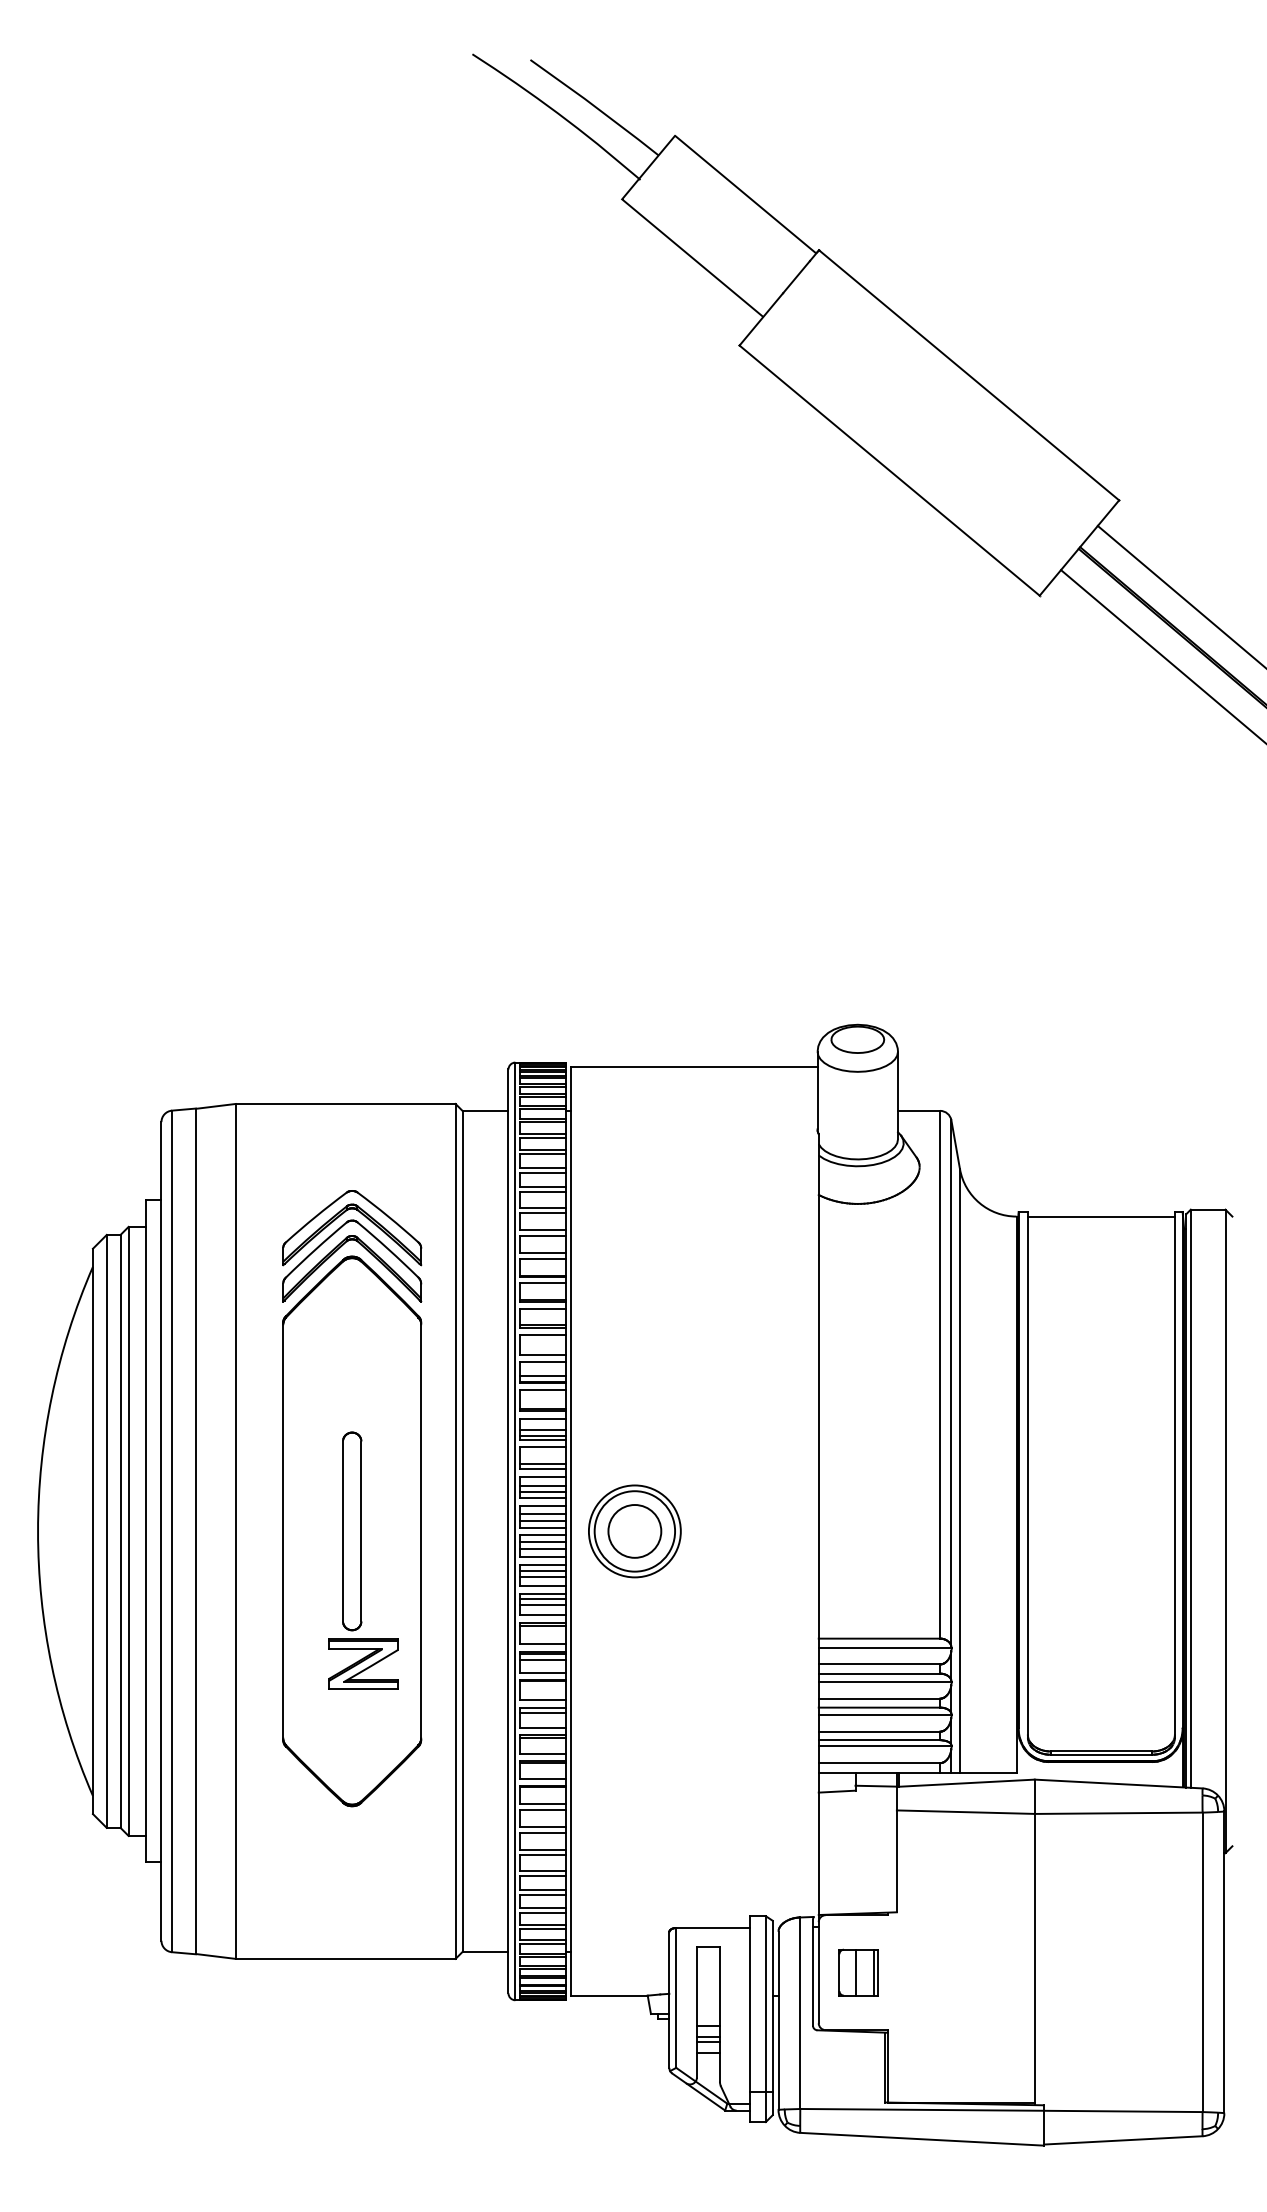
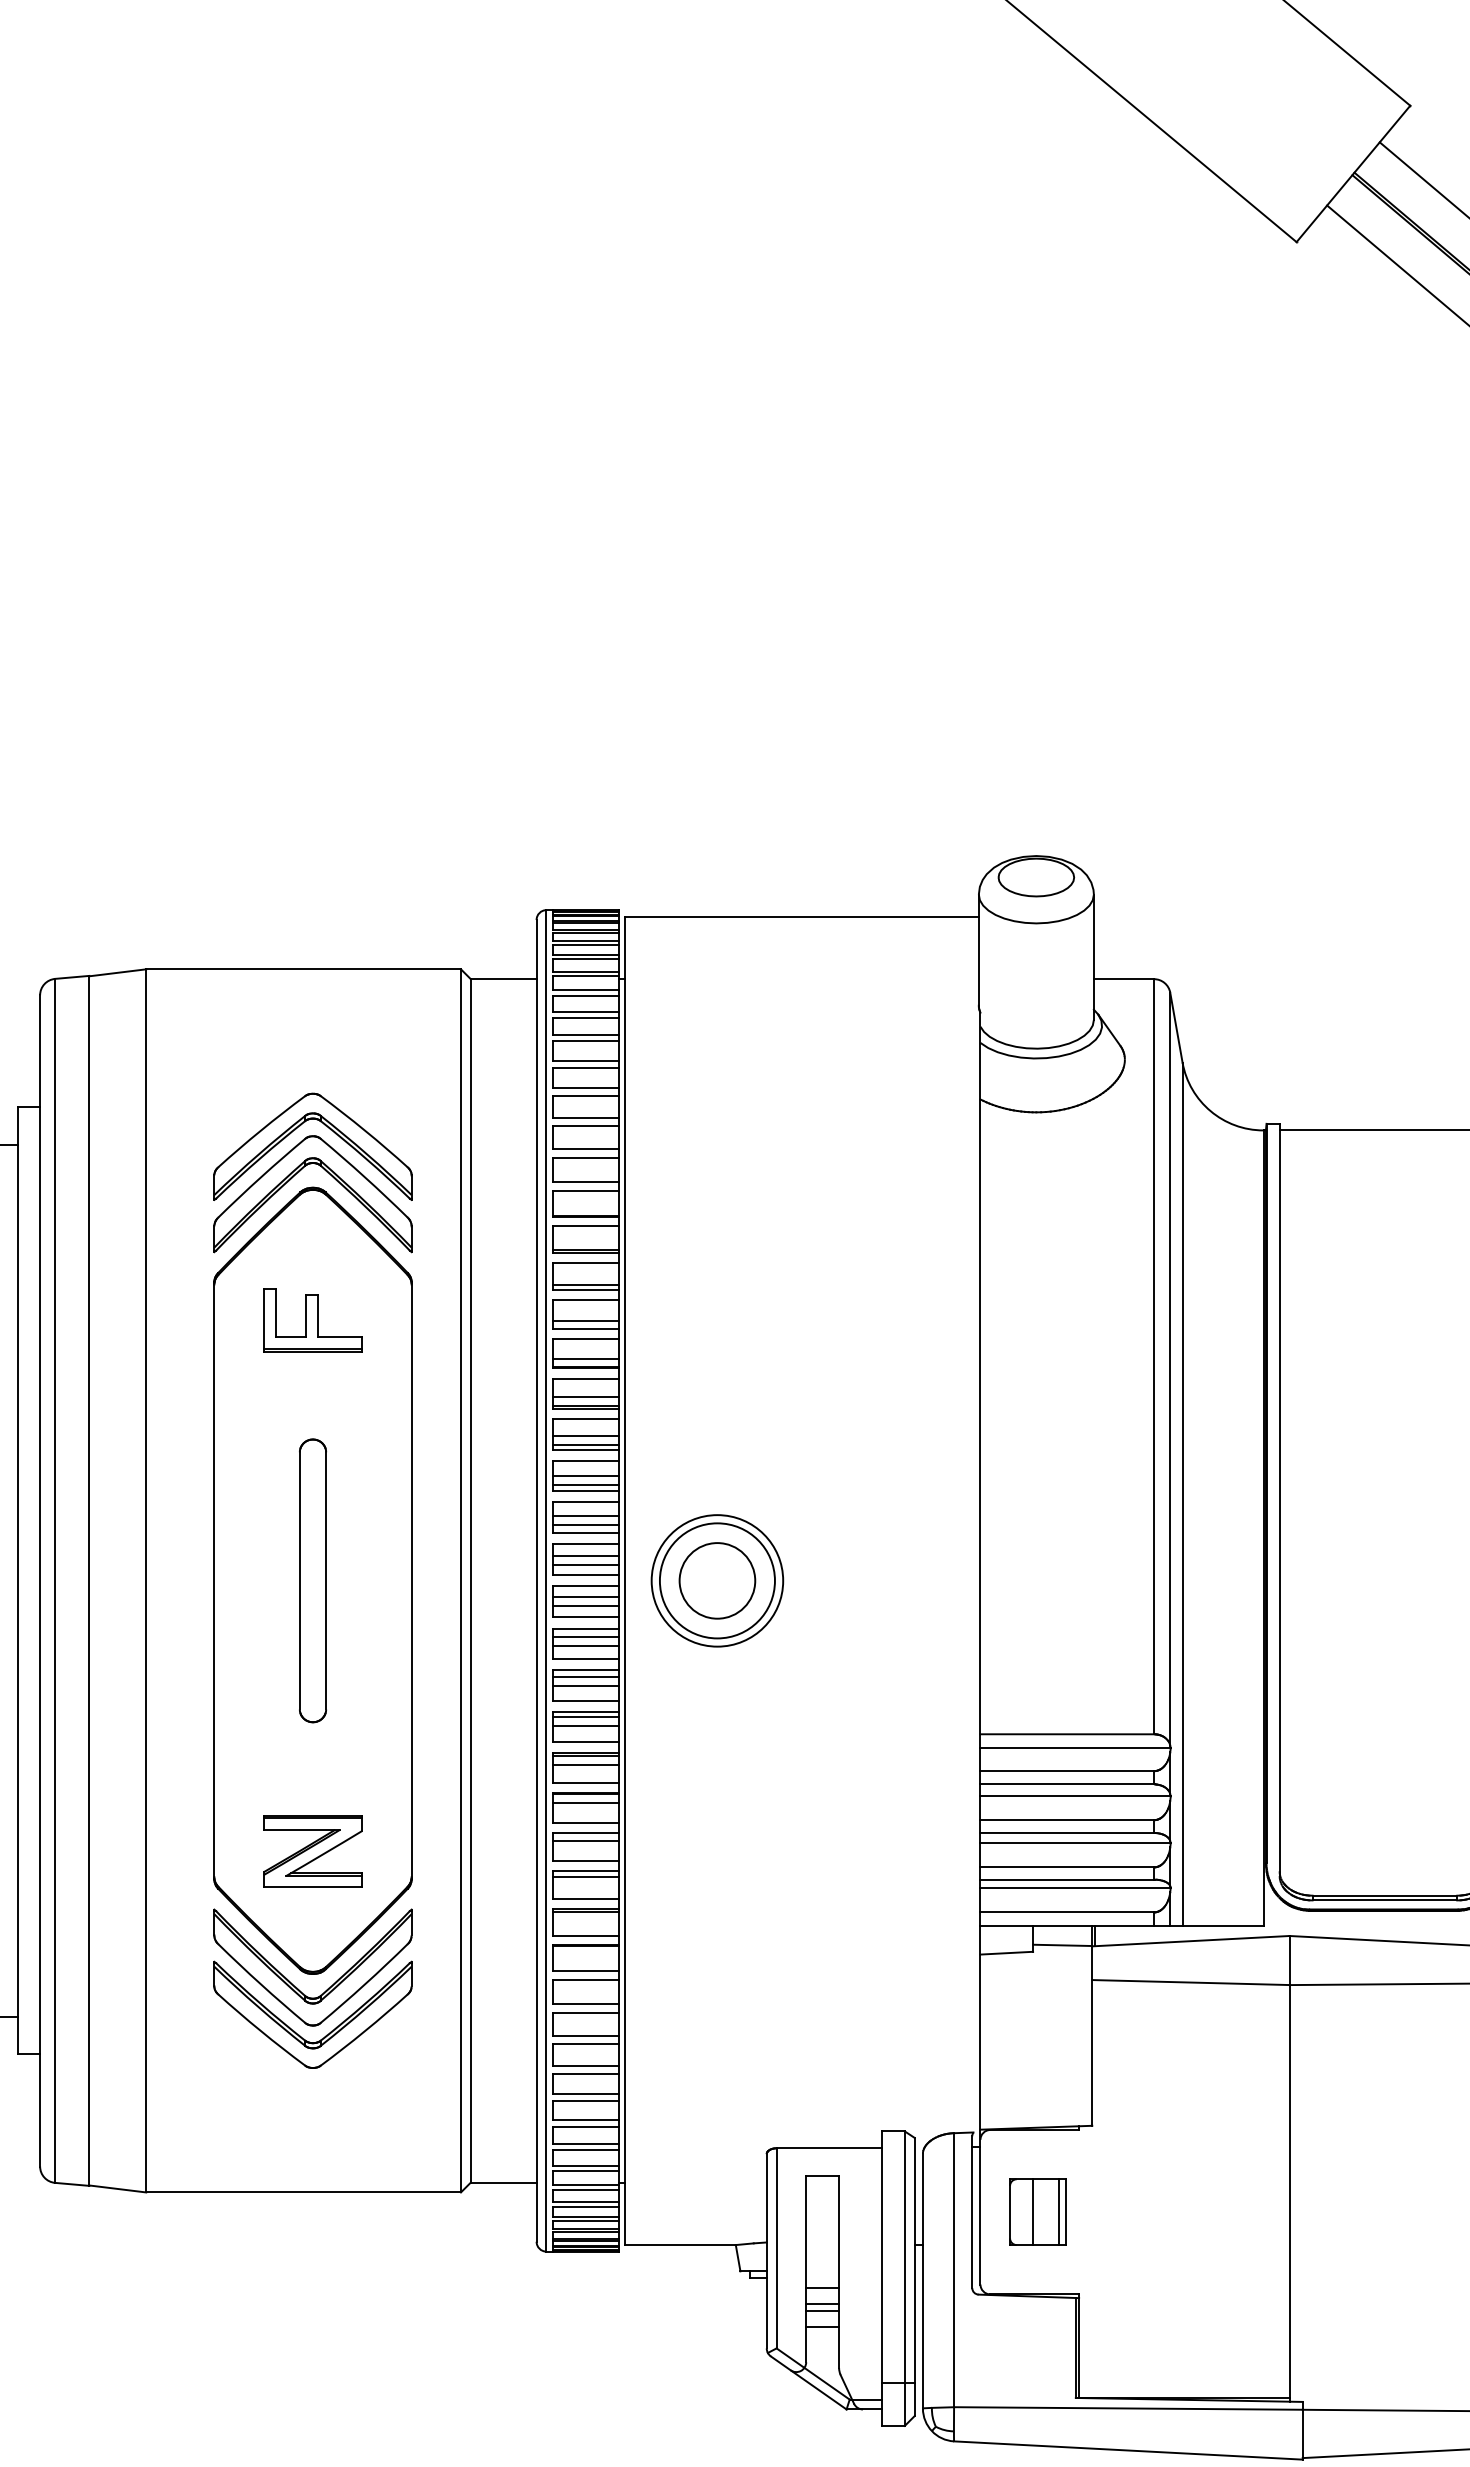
part: (352, 1348) -> (313, 1319), added
line: (542, 1349) -> (585, 1320), added
line: (542, 1402) -> (585, 1396), added
line: (542, 1457) -> (585, 1475), added
line: (542, 1632) -> (585, 1725), added
part: (363, 1663) -> (313, 1849), moved
line: (542, 1686) -> (585, 1802), added
part: (352, 1816) -> (313, 1988), added

